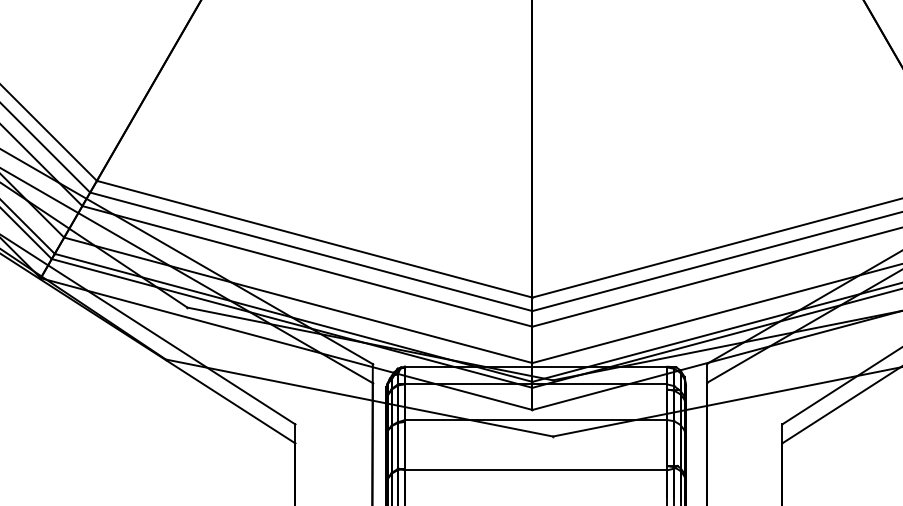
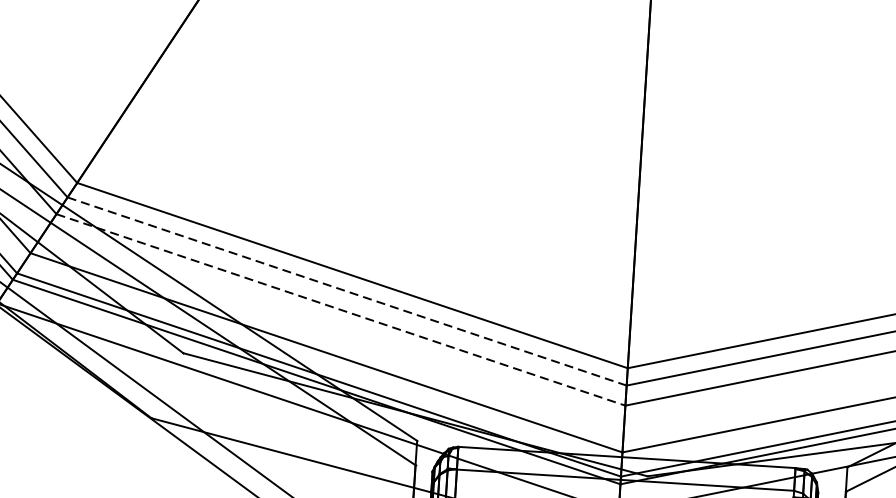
line: (311, 251) -> (347, 291), solid -> dashed
line: (307, 266) -> (341, 310), solid -> dashed

